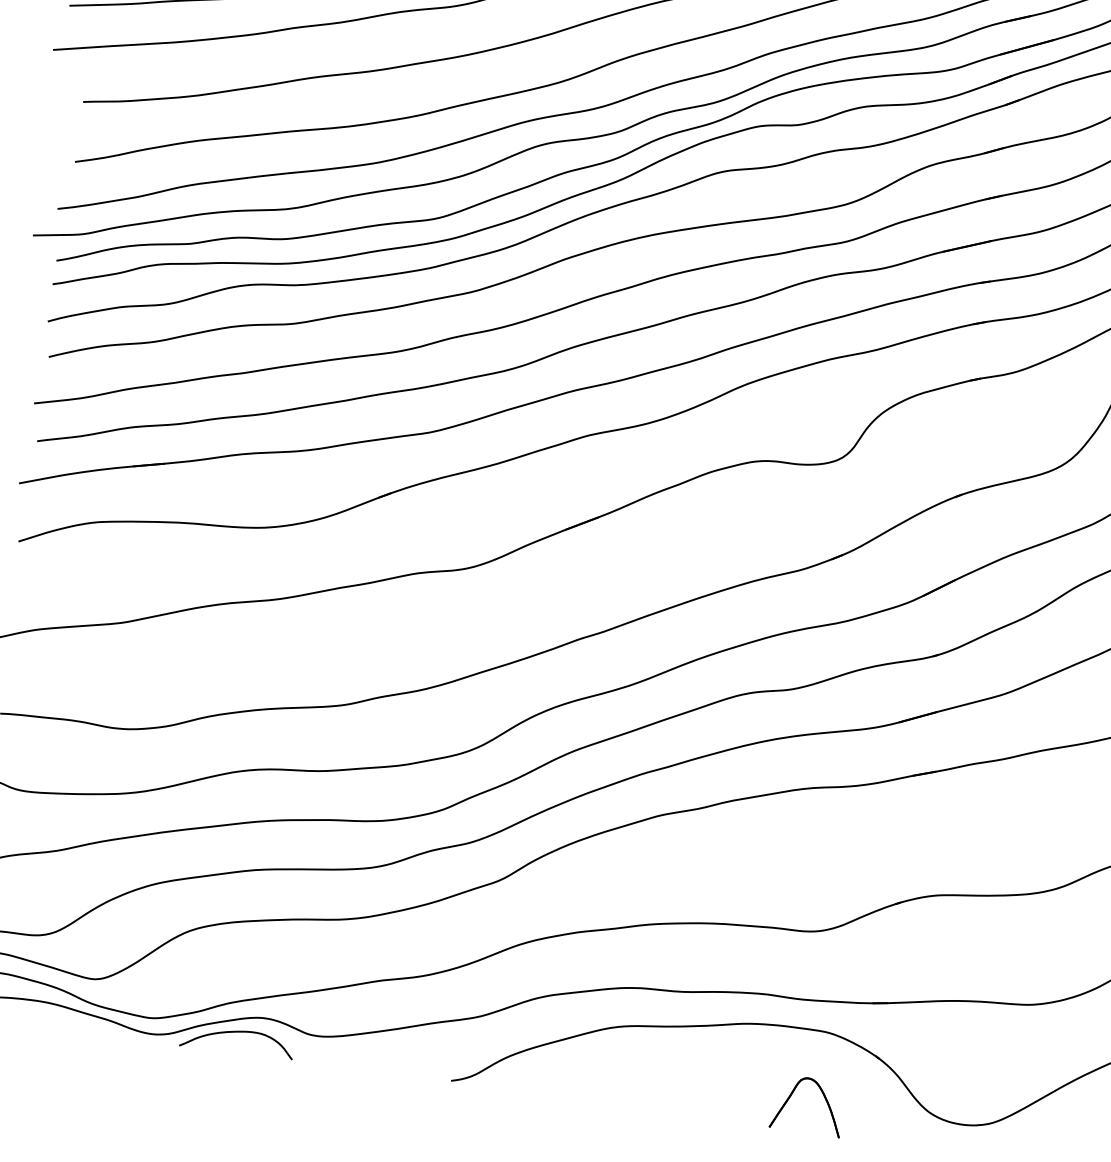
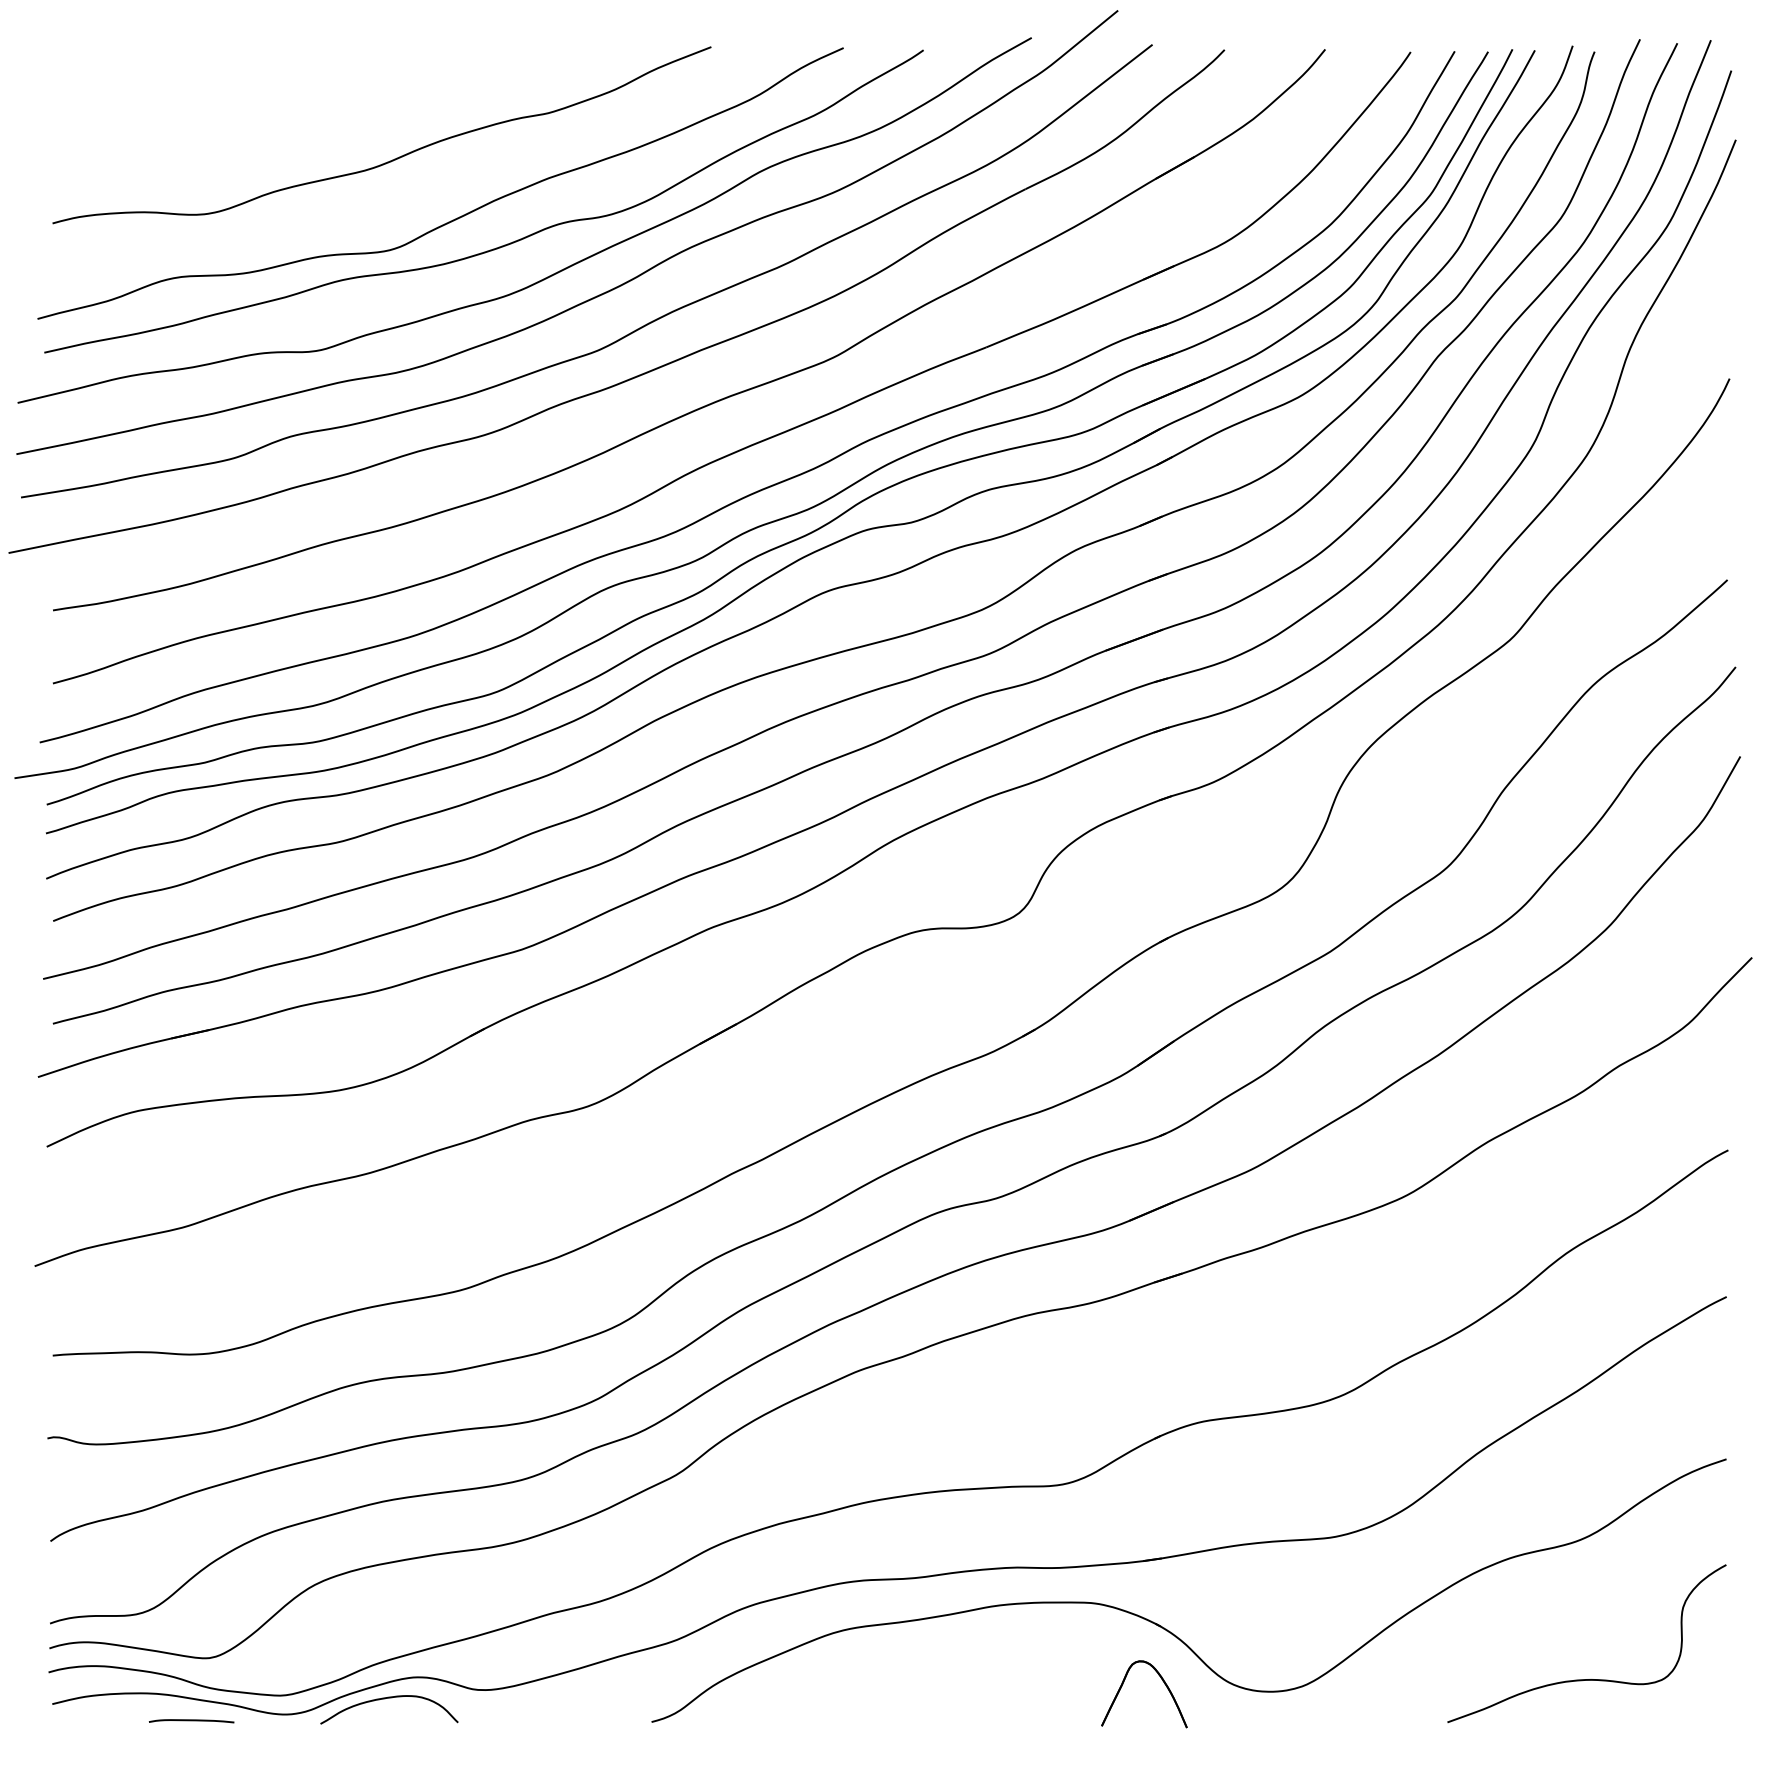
curve: (73, 1029) -> (191, 1721), added
part: (824, 1097) -> (1162, 1681), moved

